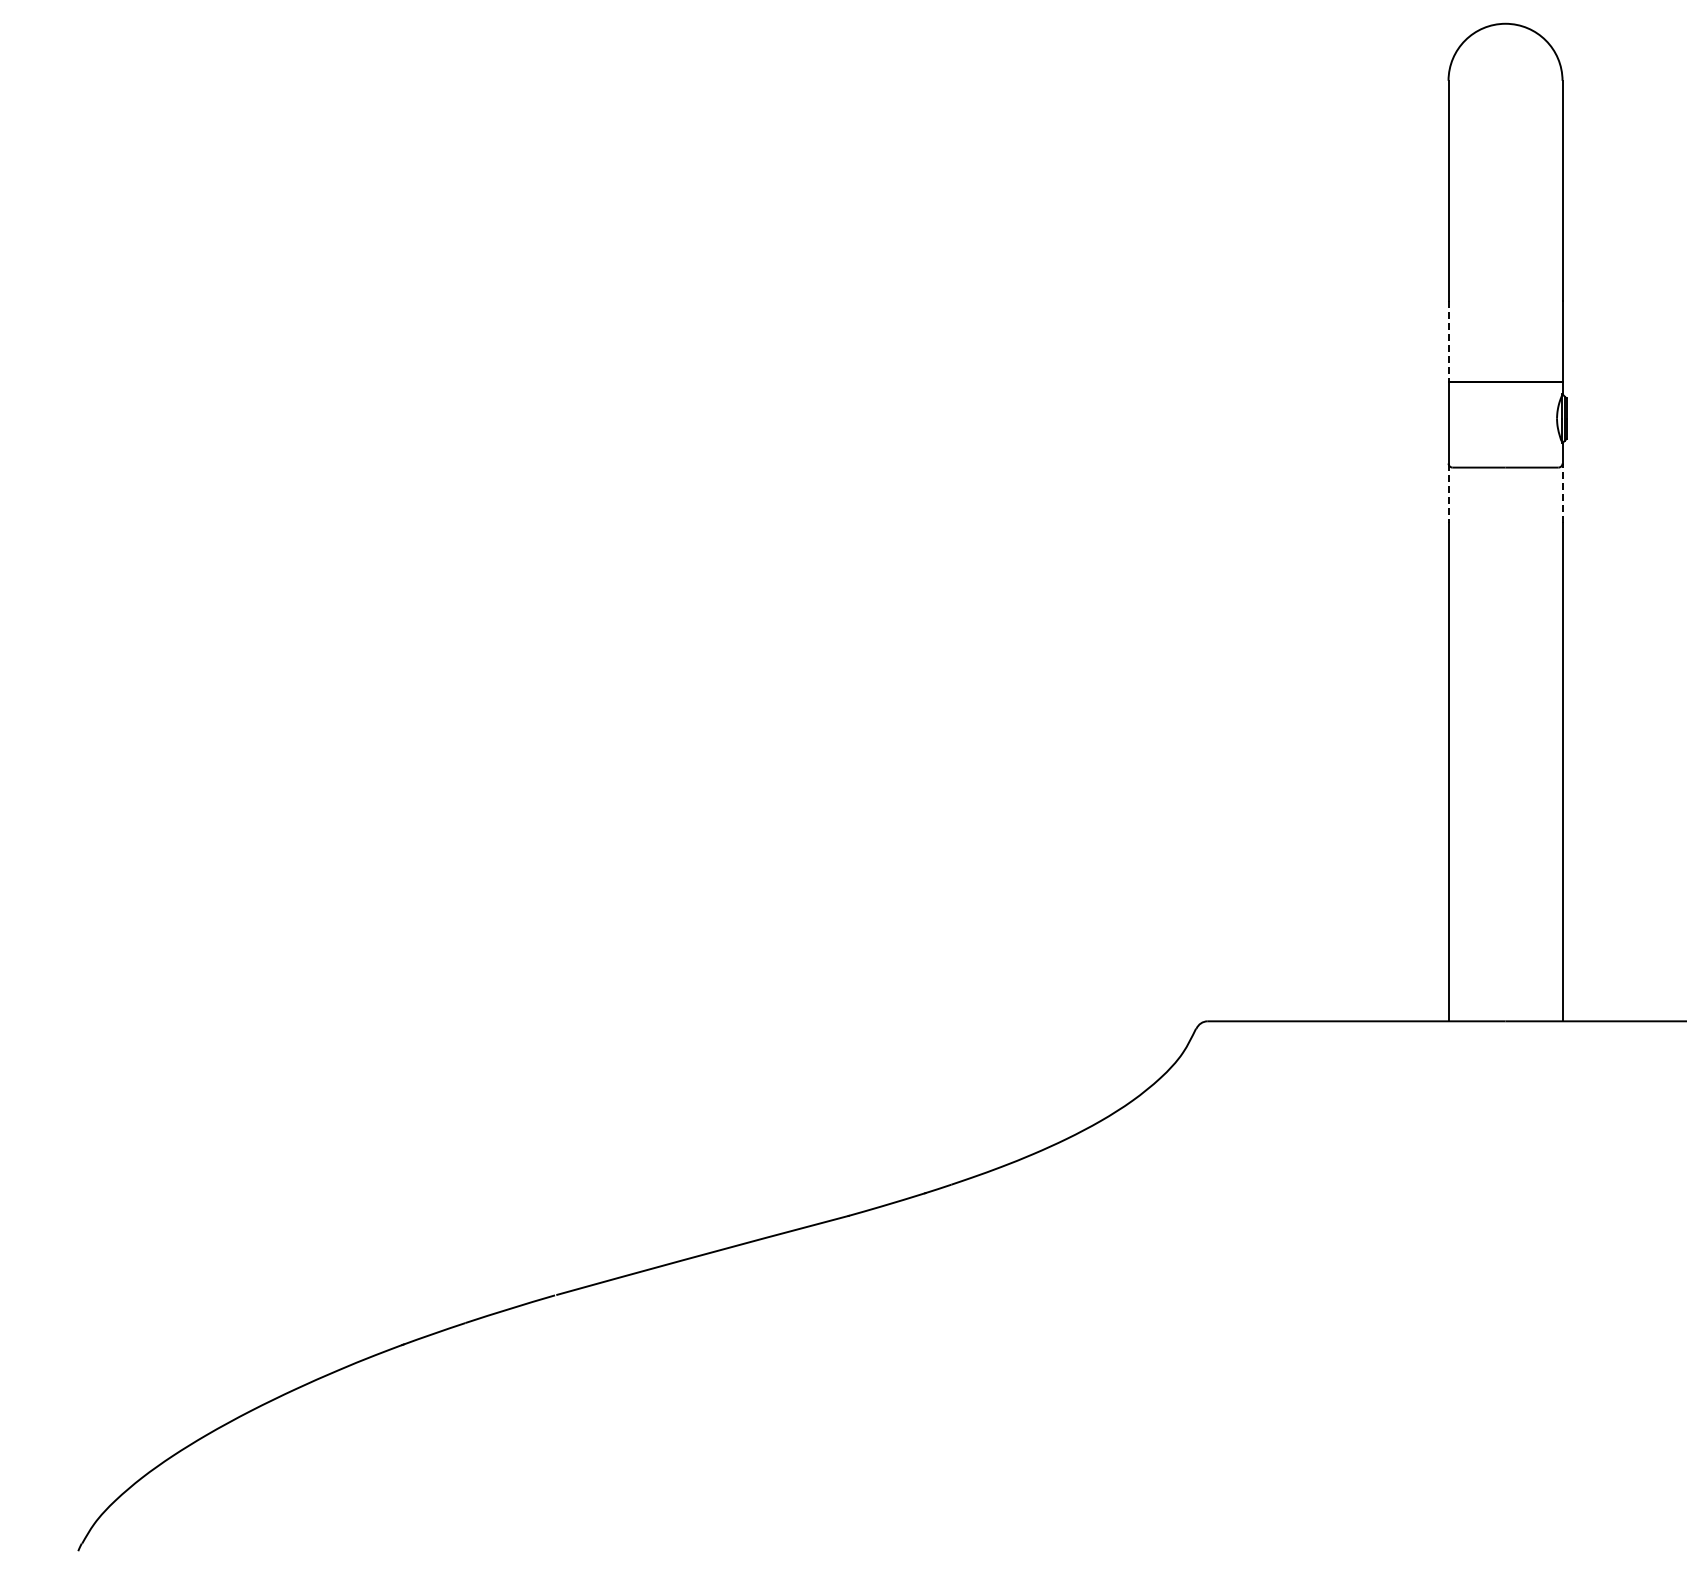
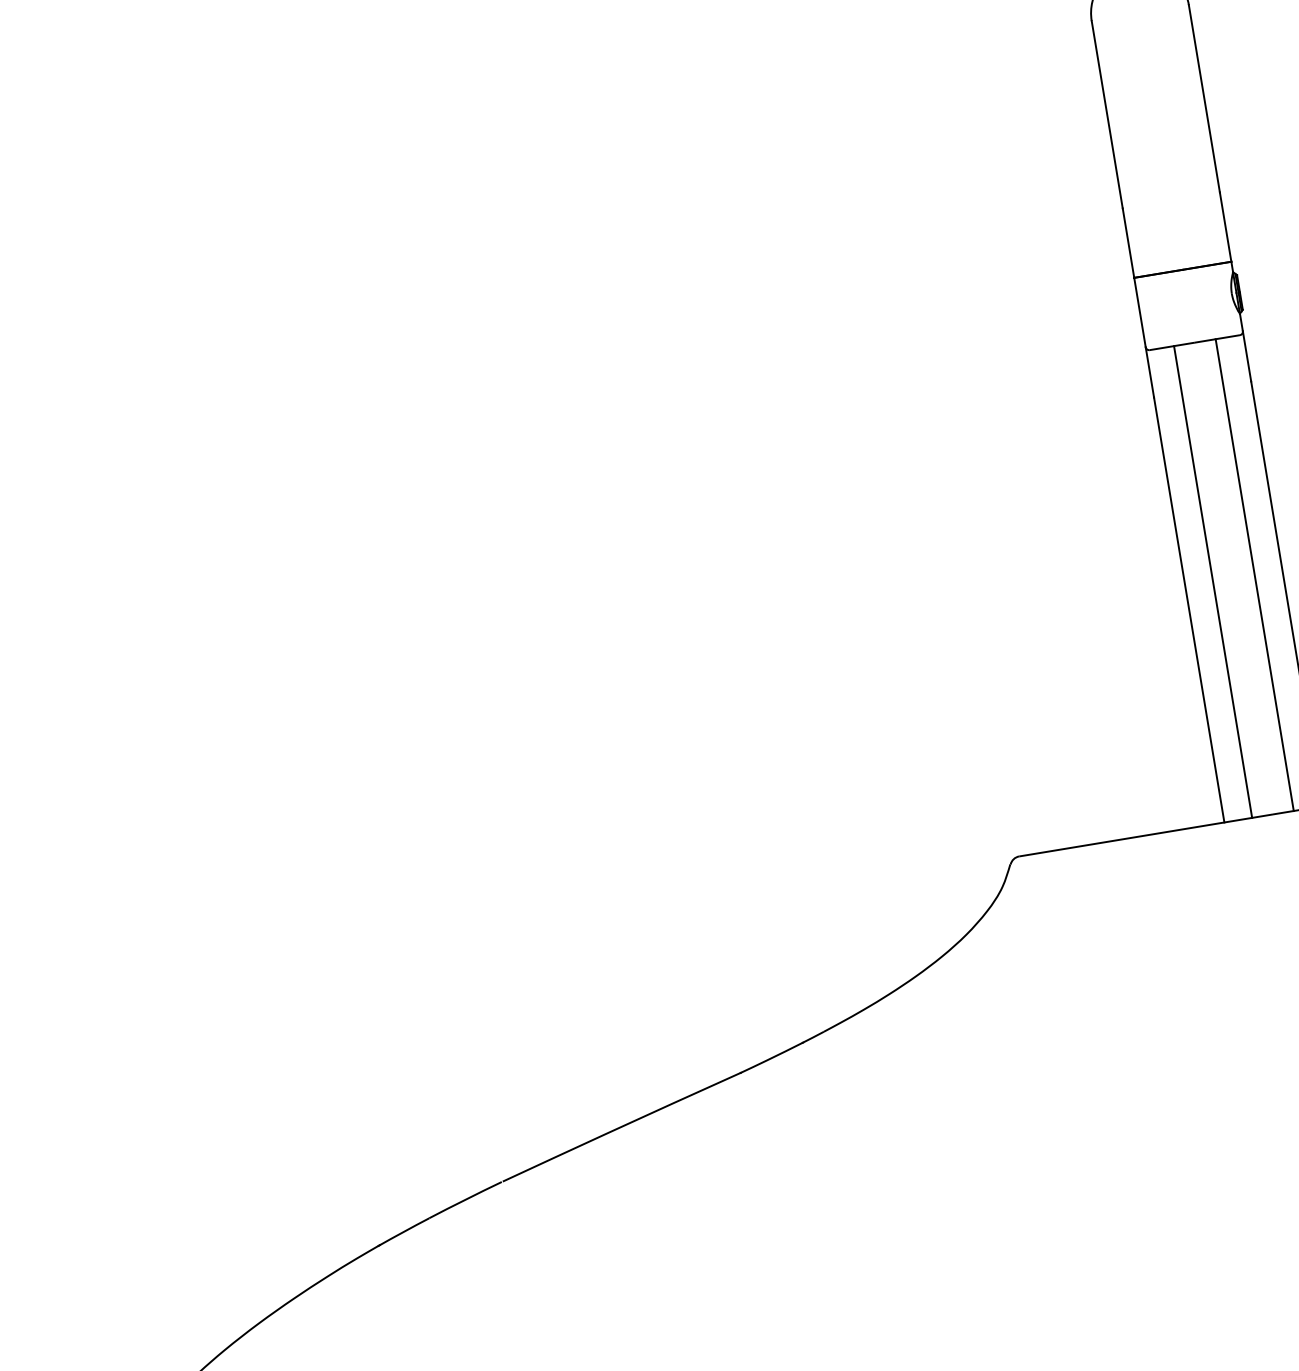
line: (1448, 341) -> (1128, 243), dashed -> solid
line: (1448, 493) -> (1149, 372), dashed -> solid
line: (1562, 493) -> (1247, 356), dashed -> solid
line: (1481, 744) -> (1213, 581), added
line: (1529, 744) -> (1254, 575), added

